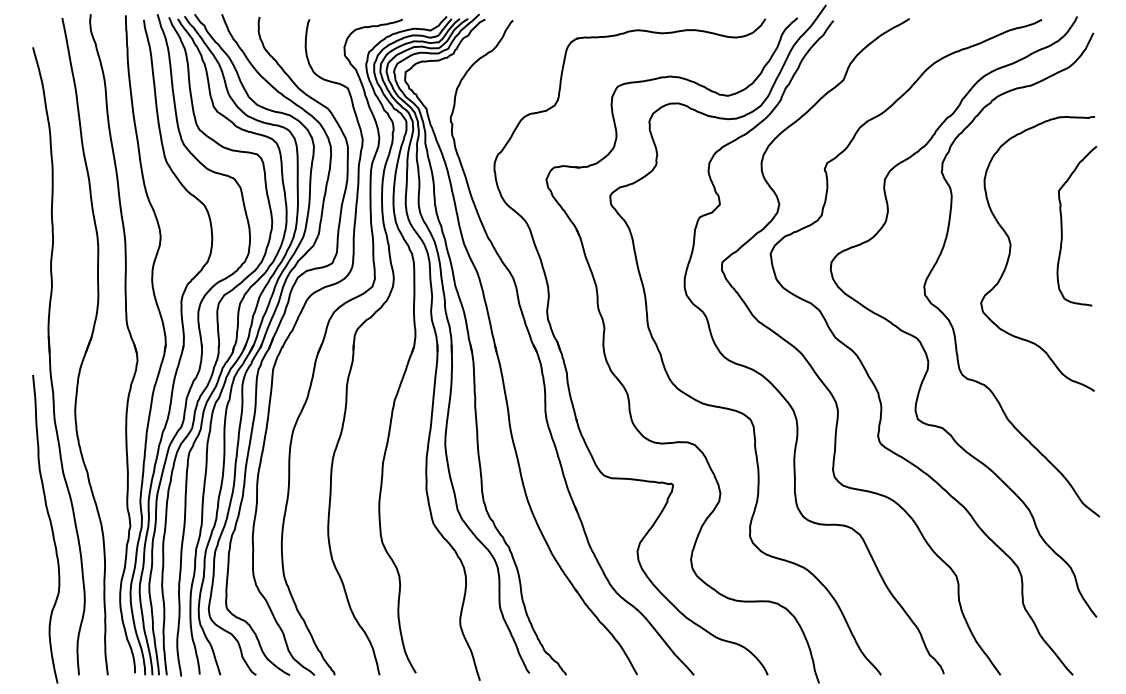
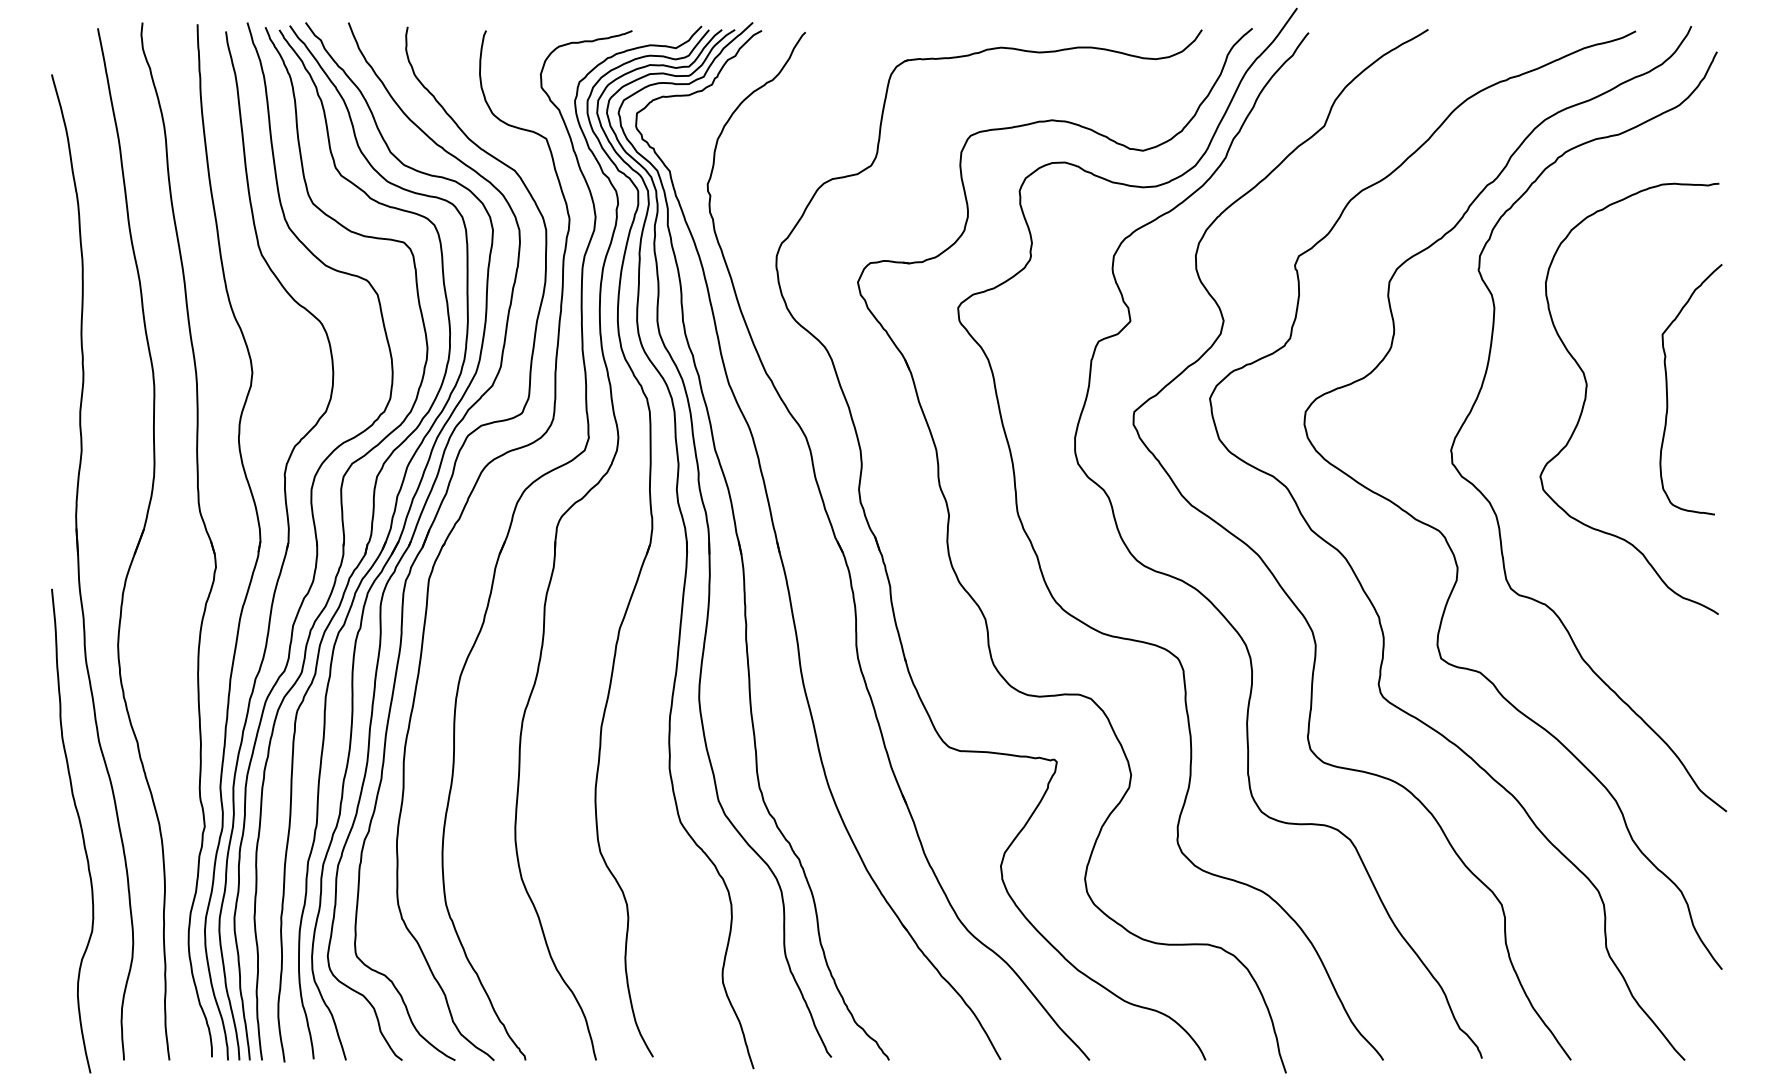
curve: (1062, 225) -> (1668, 388), moved

